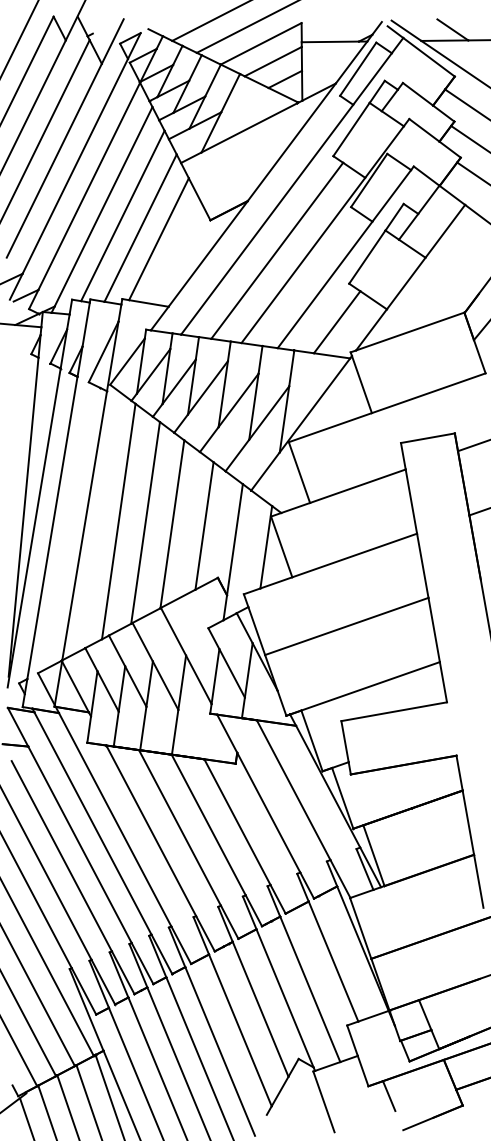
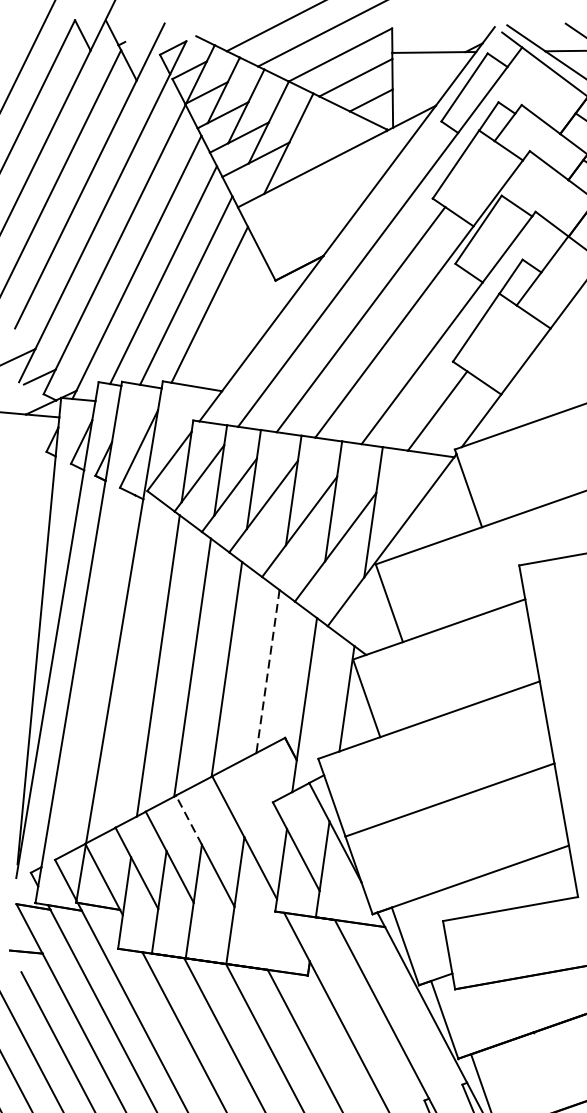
line: (204, 526) -> (267, 672), solid -> dashed
line: (142, 642) -> (188, 820), solid -> dashed

